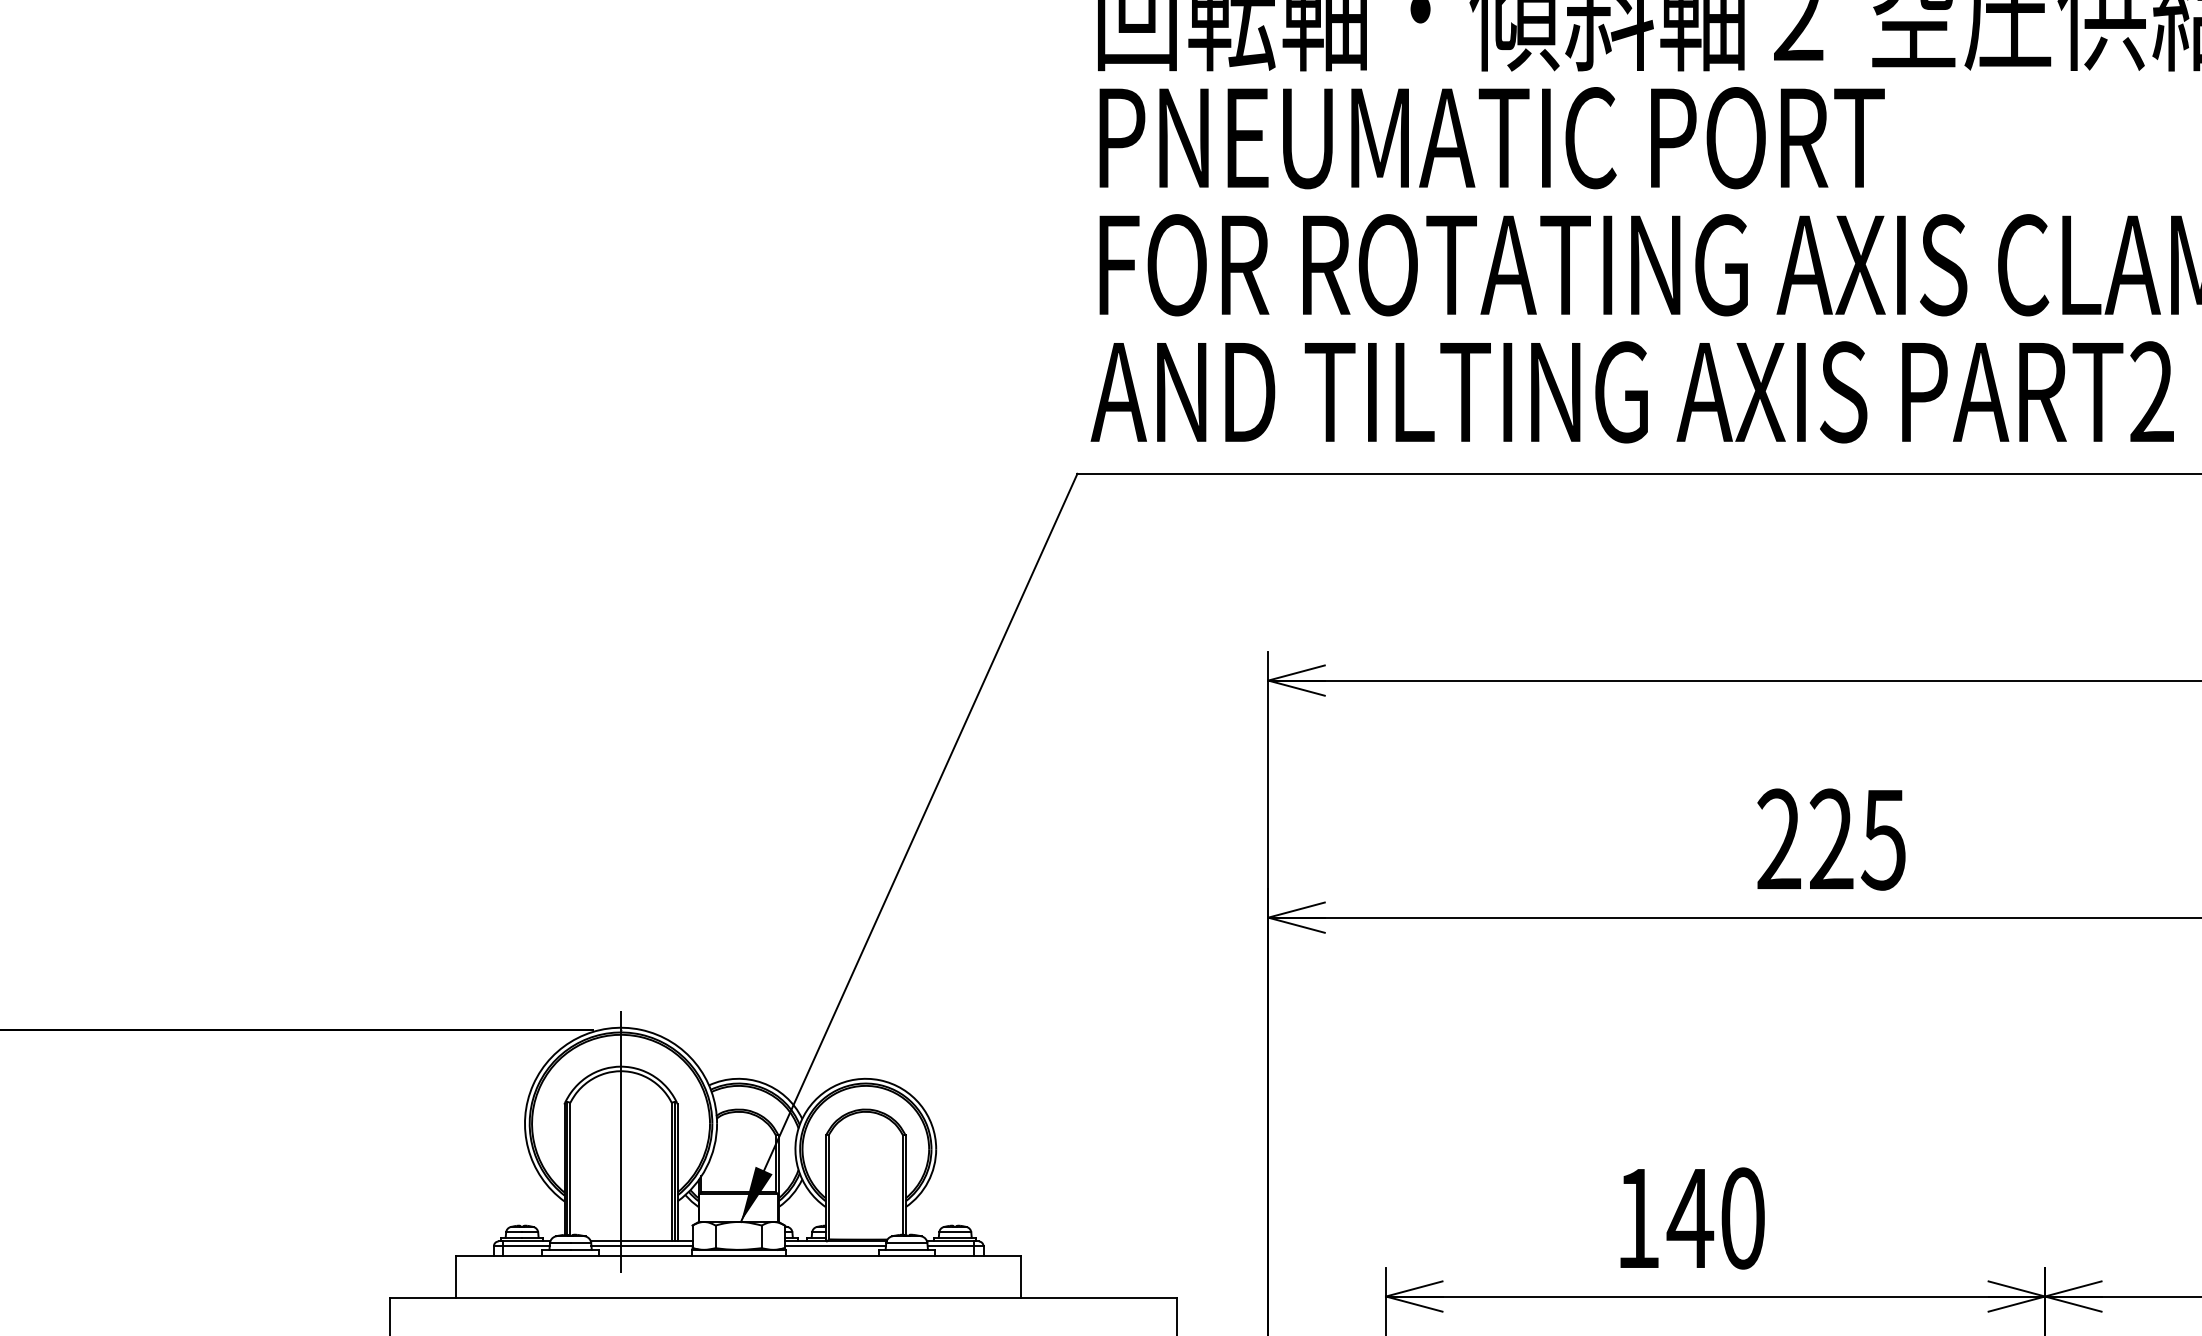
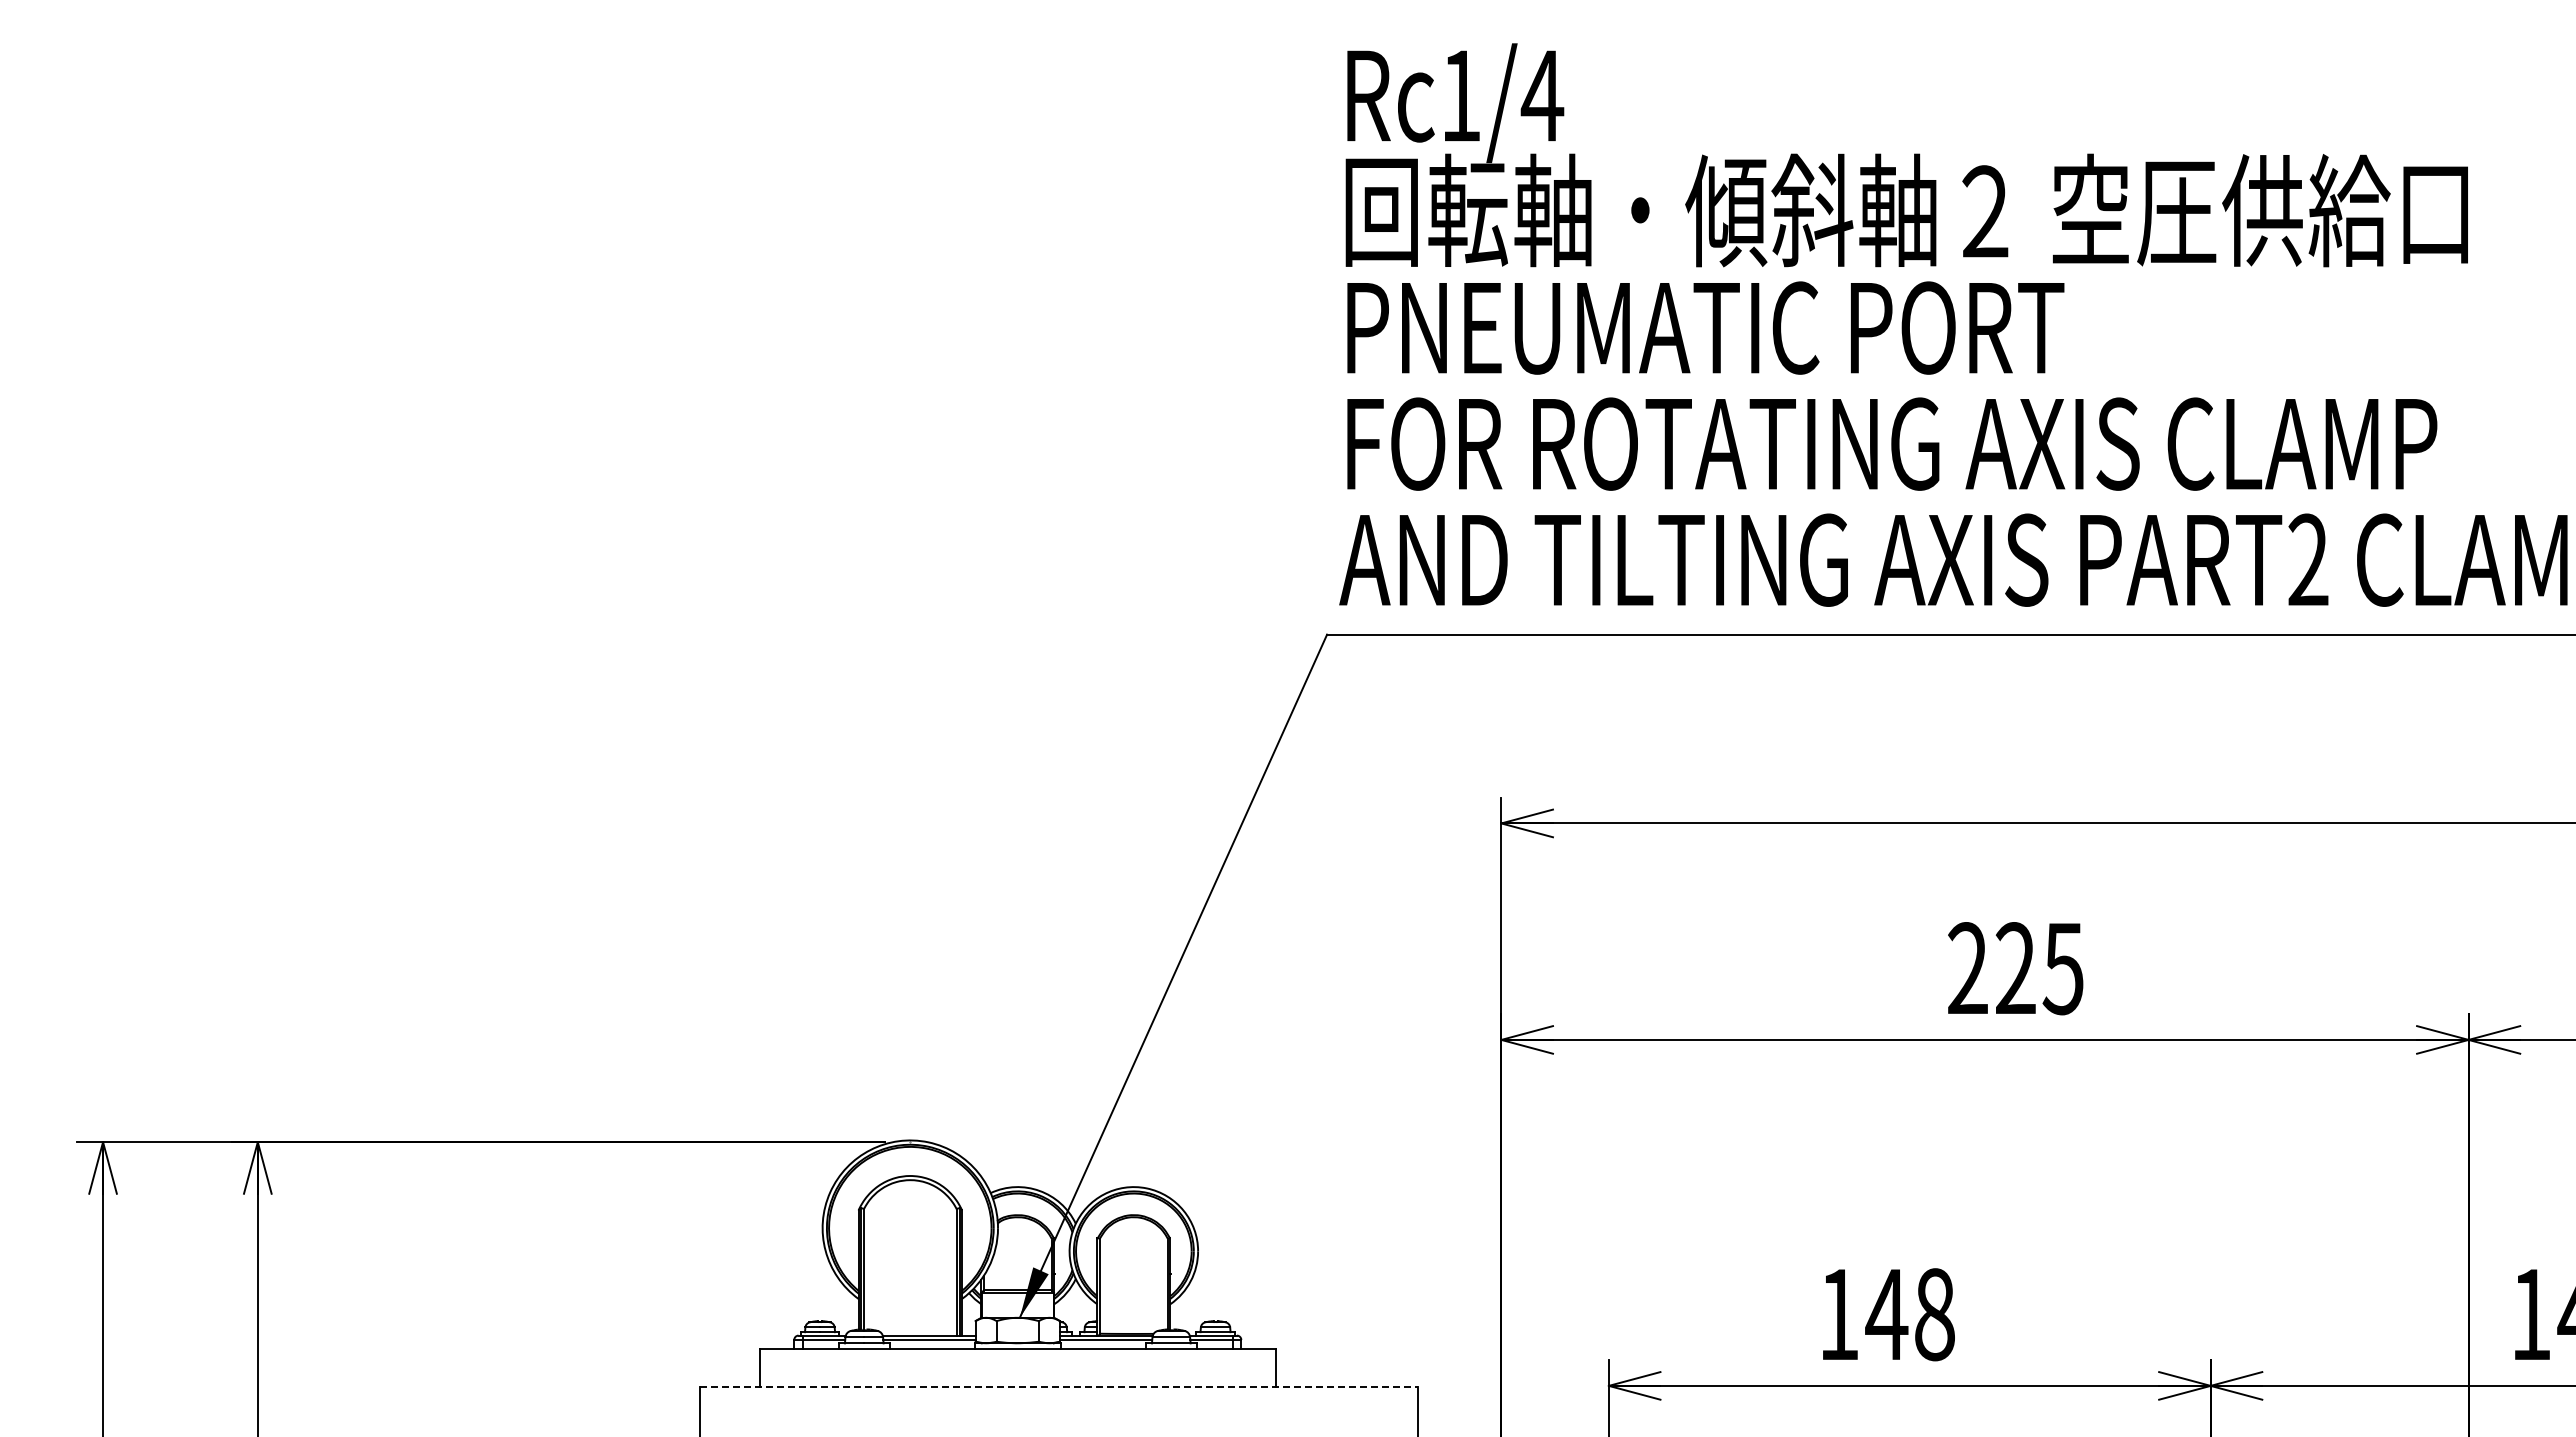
line: (621, 1141) -> (910, 1244), removed
text: (1742, 1218) -> (1934, 1314), 140 -> 148
line: (783, 1298) -> (1058, 1387), solid -> dashed

